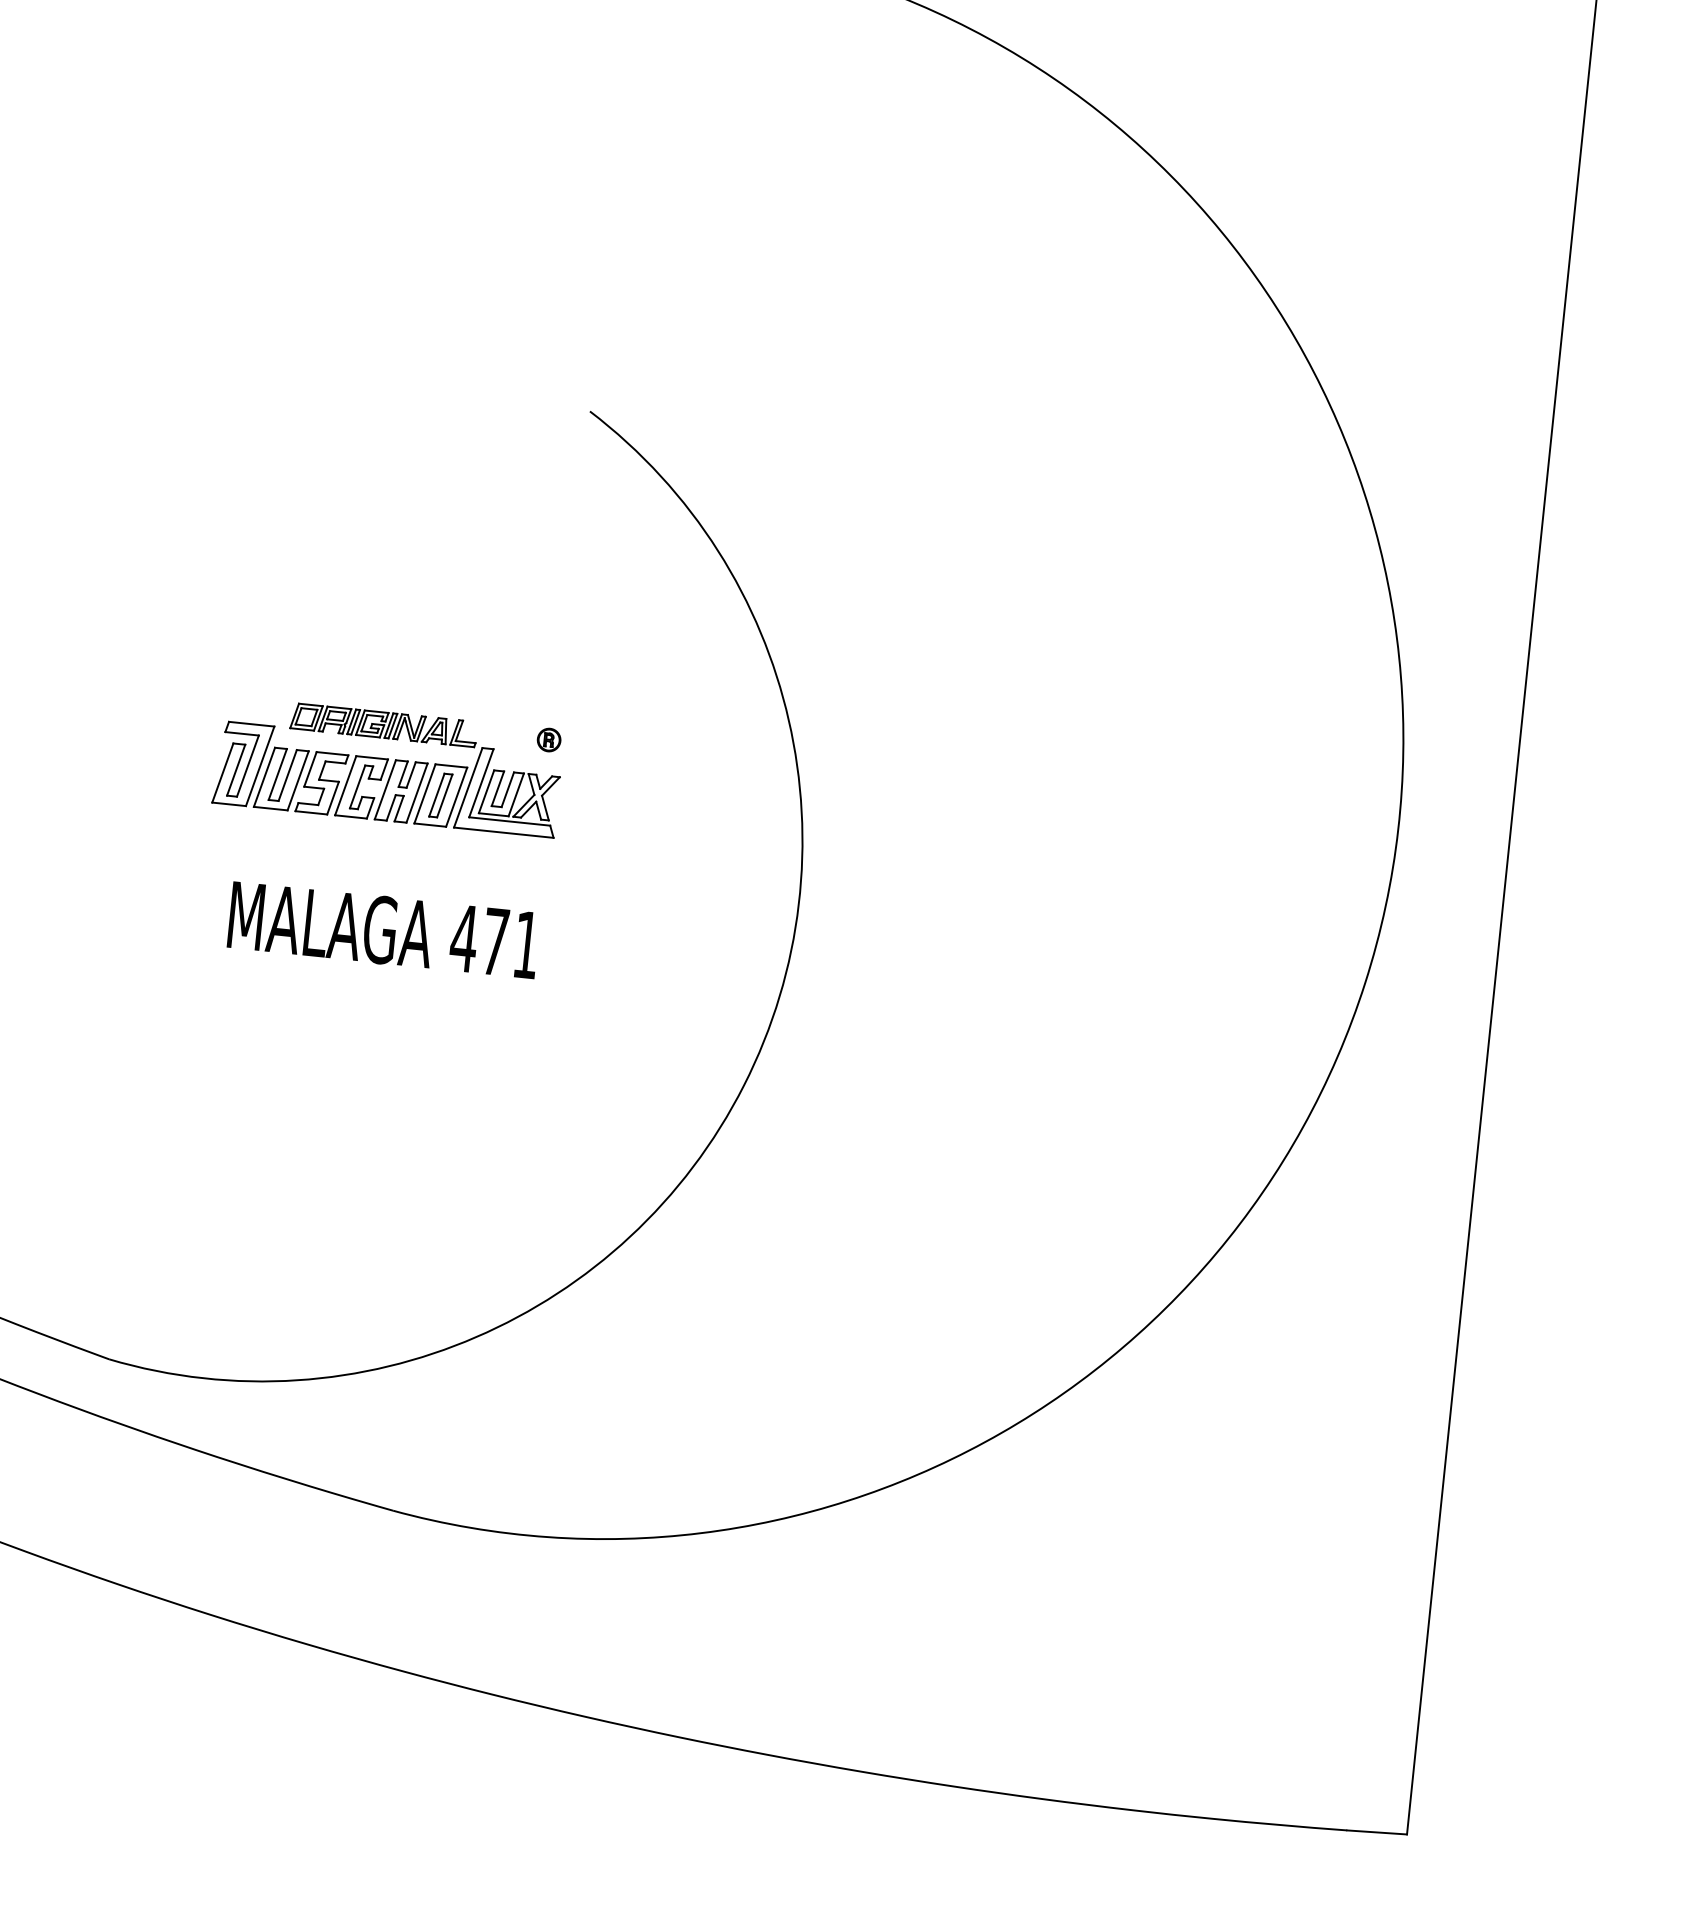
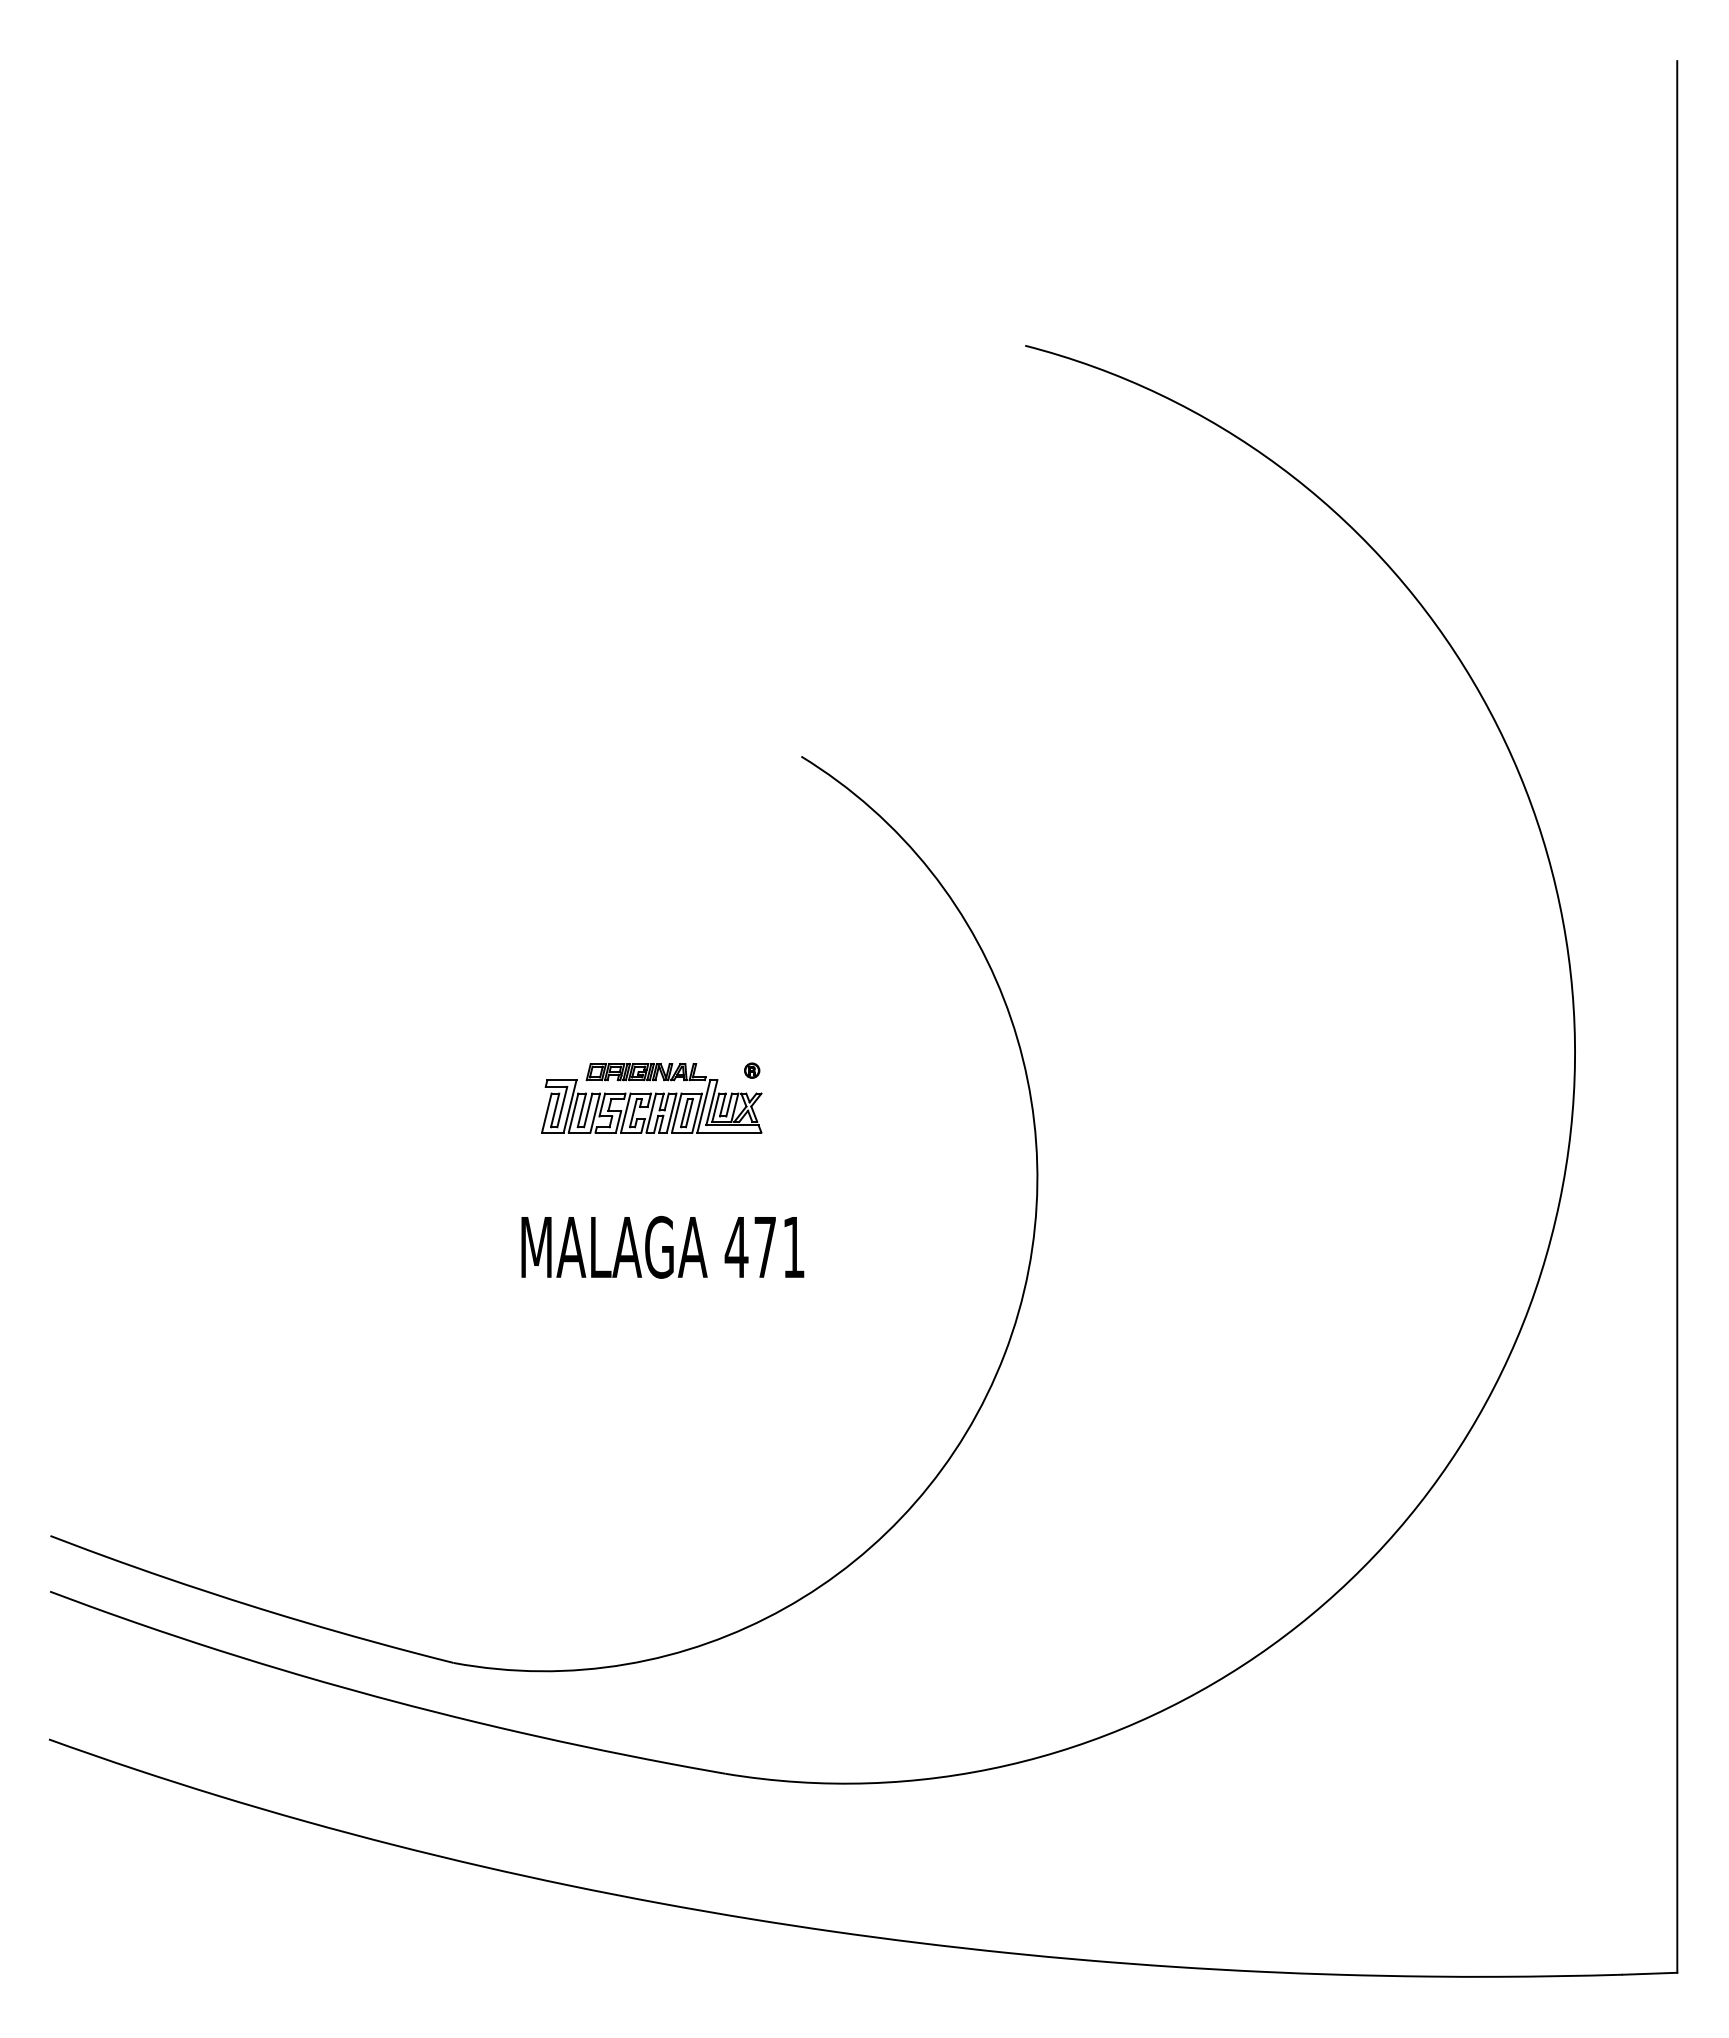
part: (388, 765) -> (651, 1097), size x0.7

